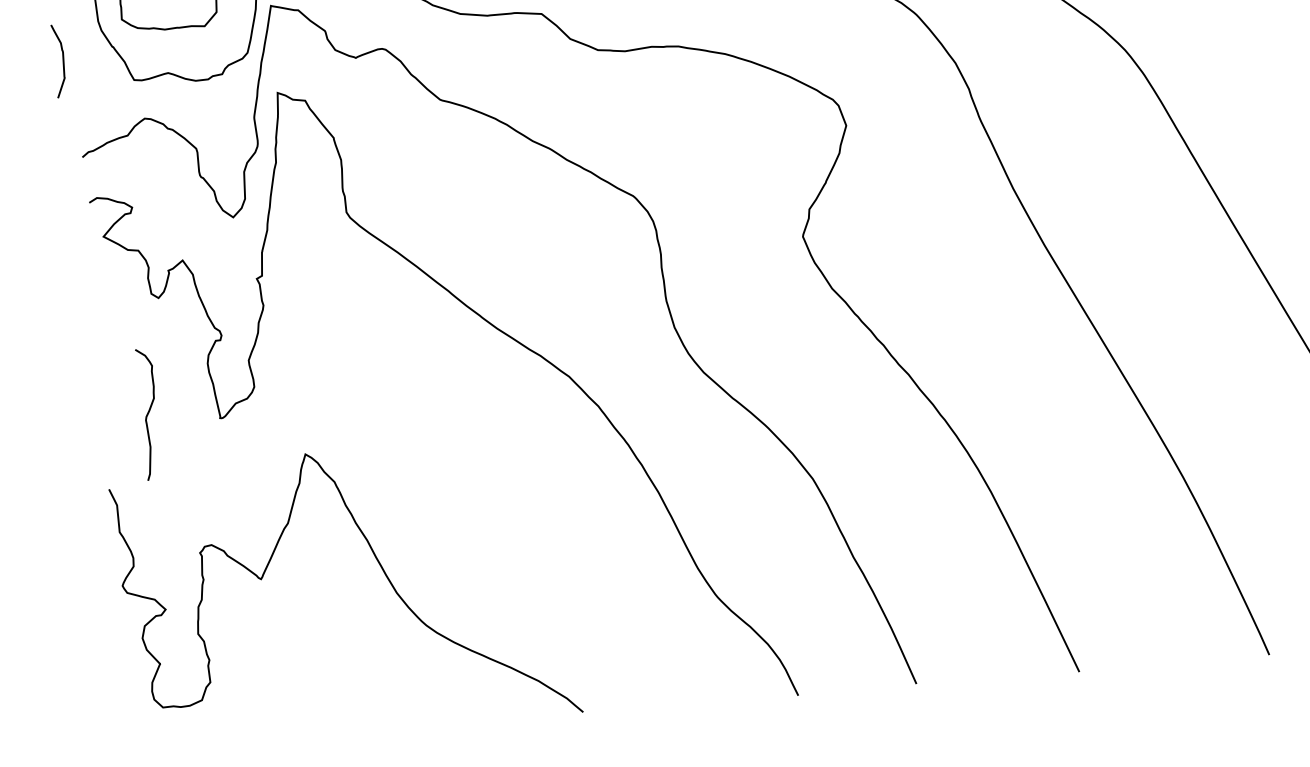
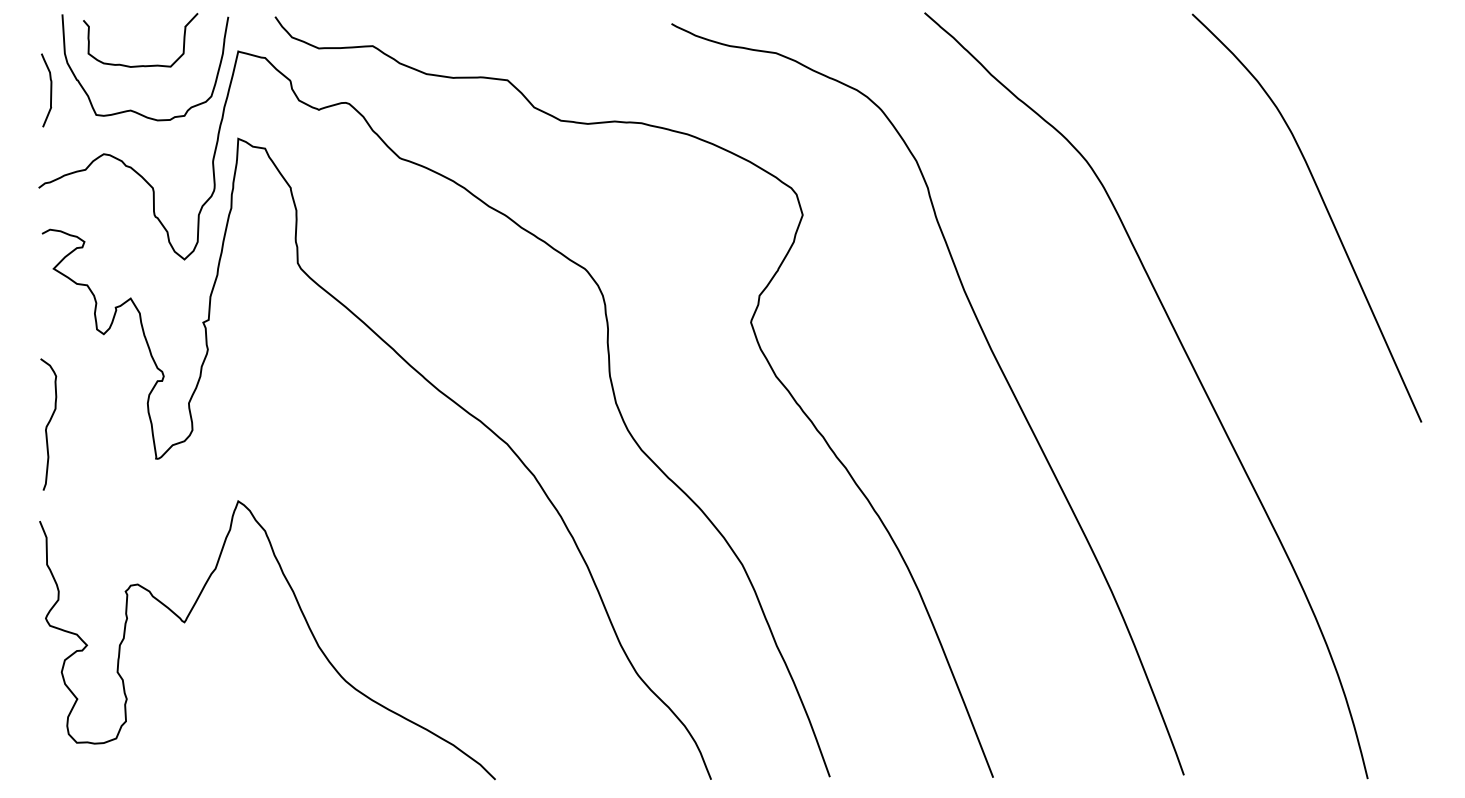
curve: (62, 61) -> (50, 90), moved
curve: (148, 414) -> (48, 424), moved

